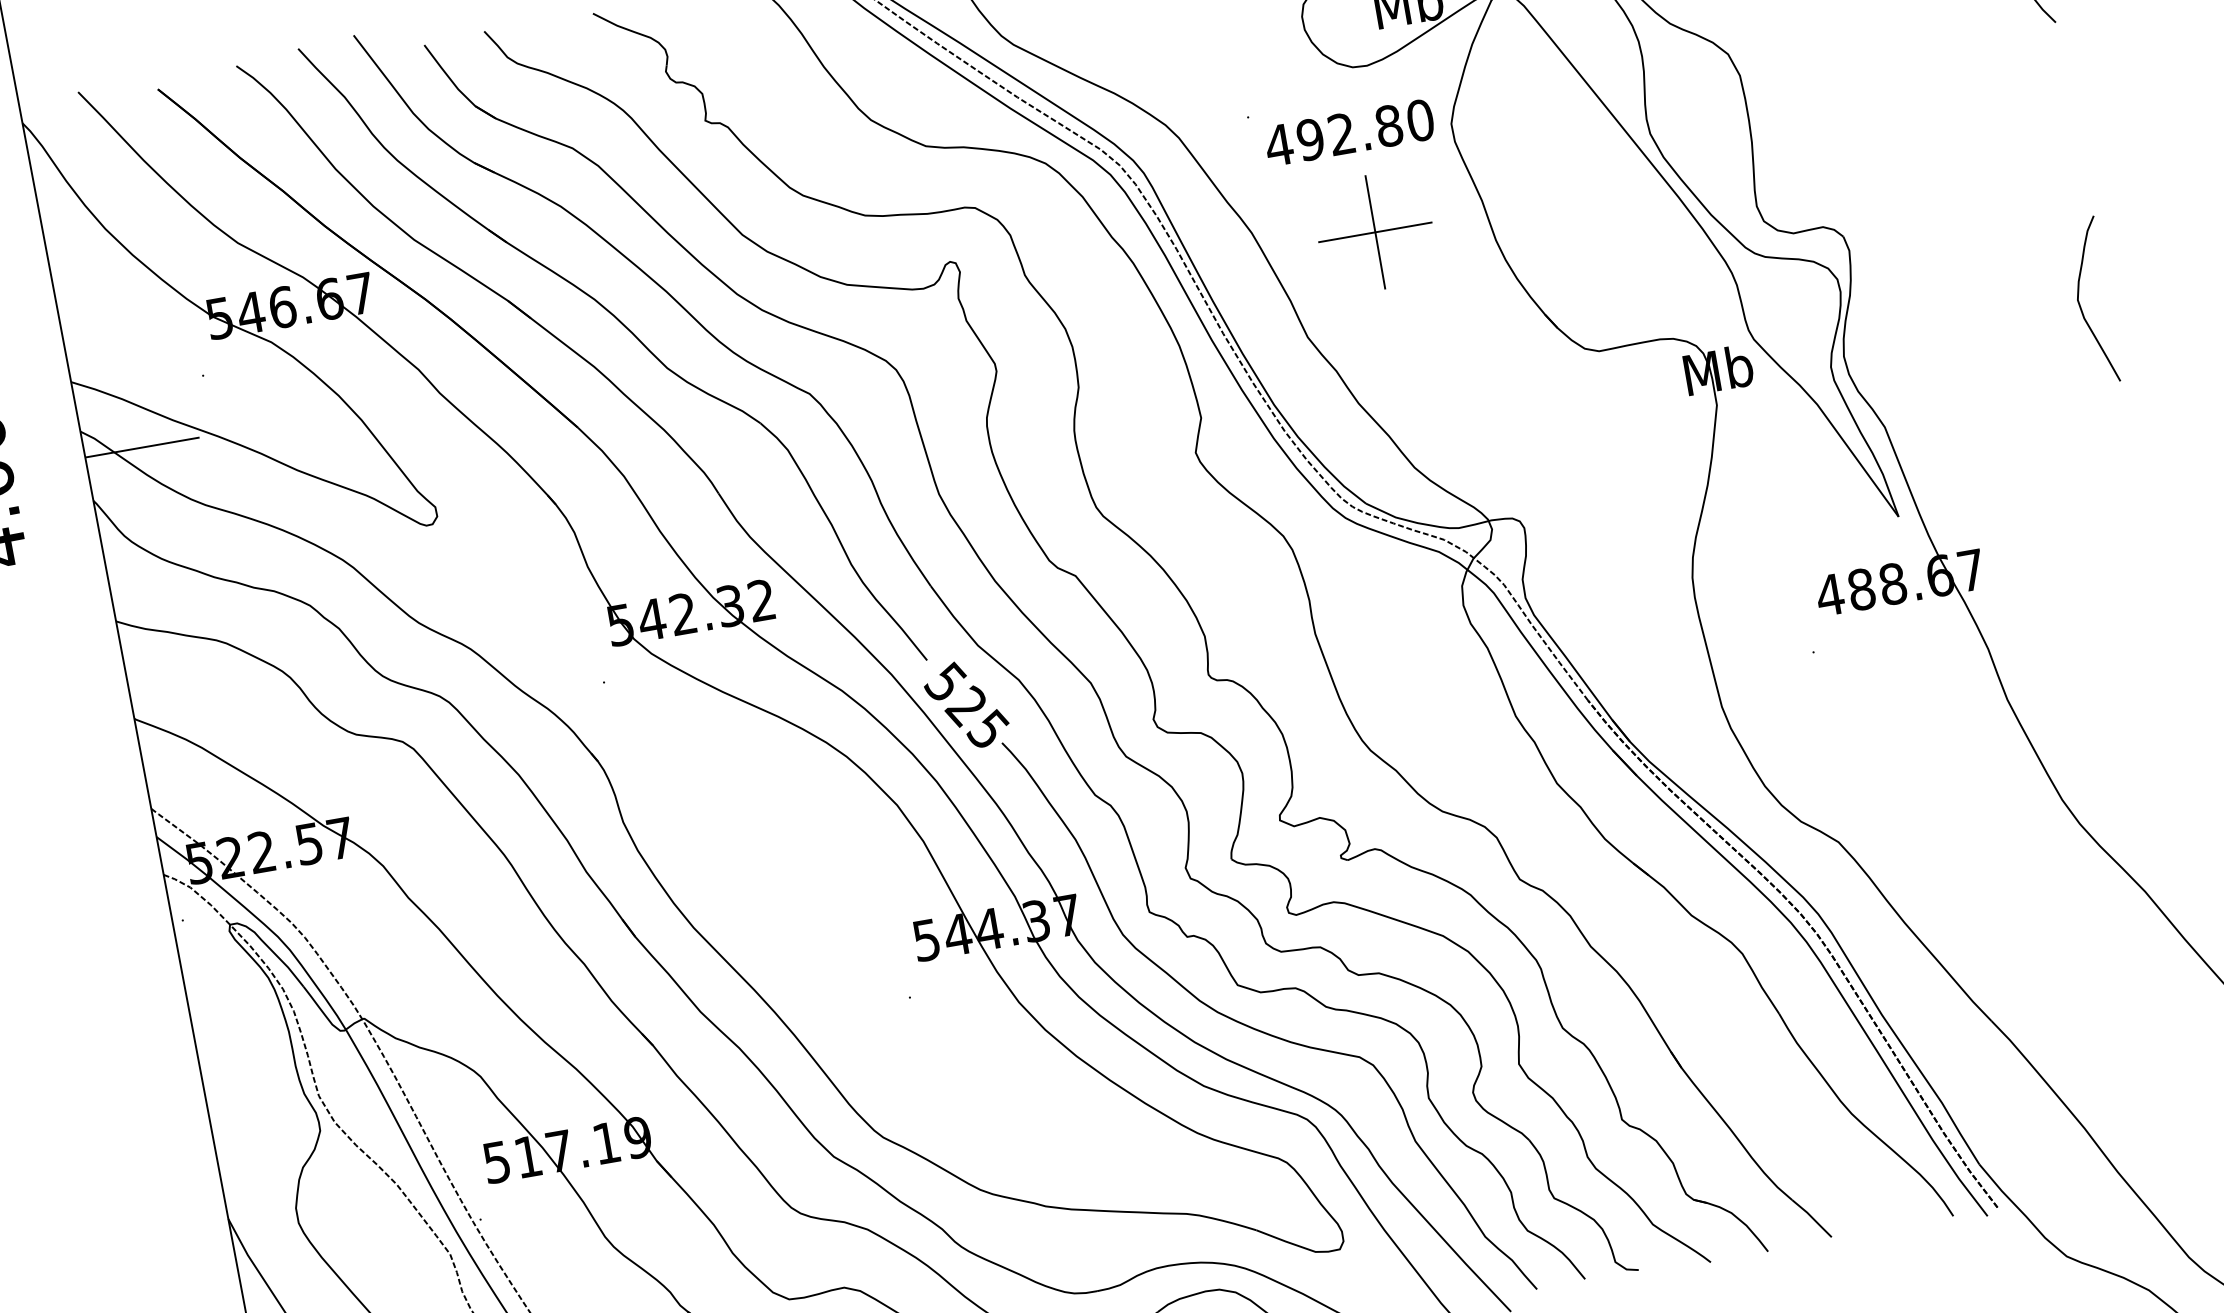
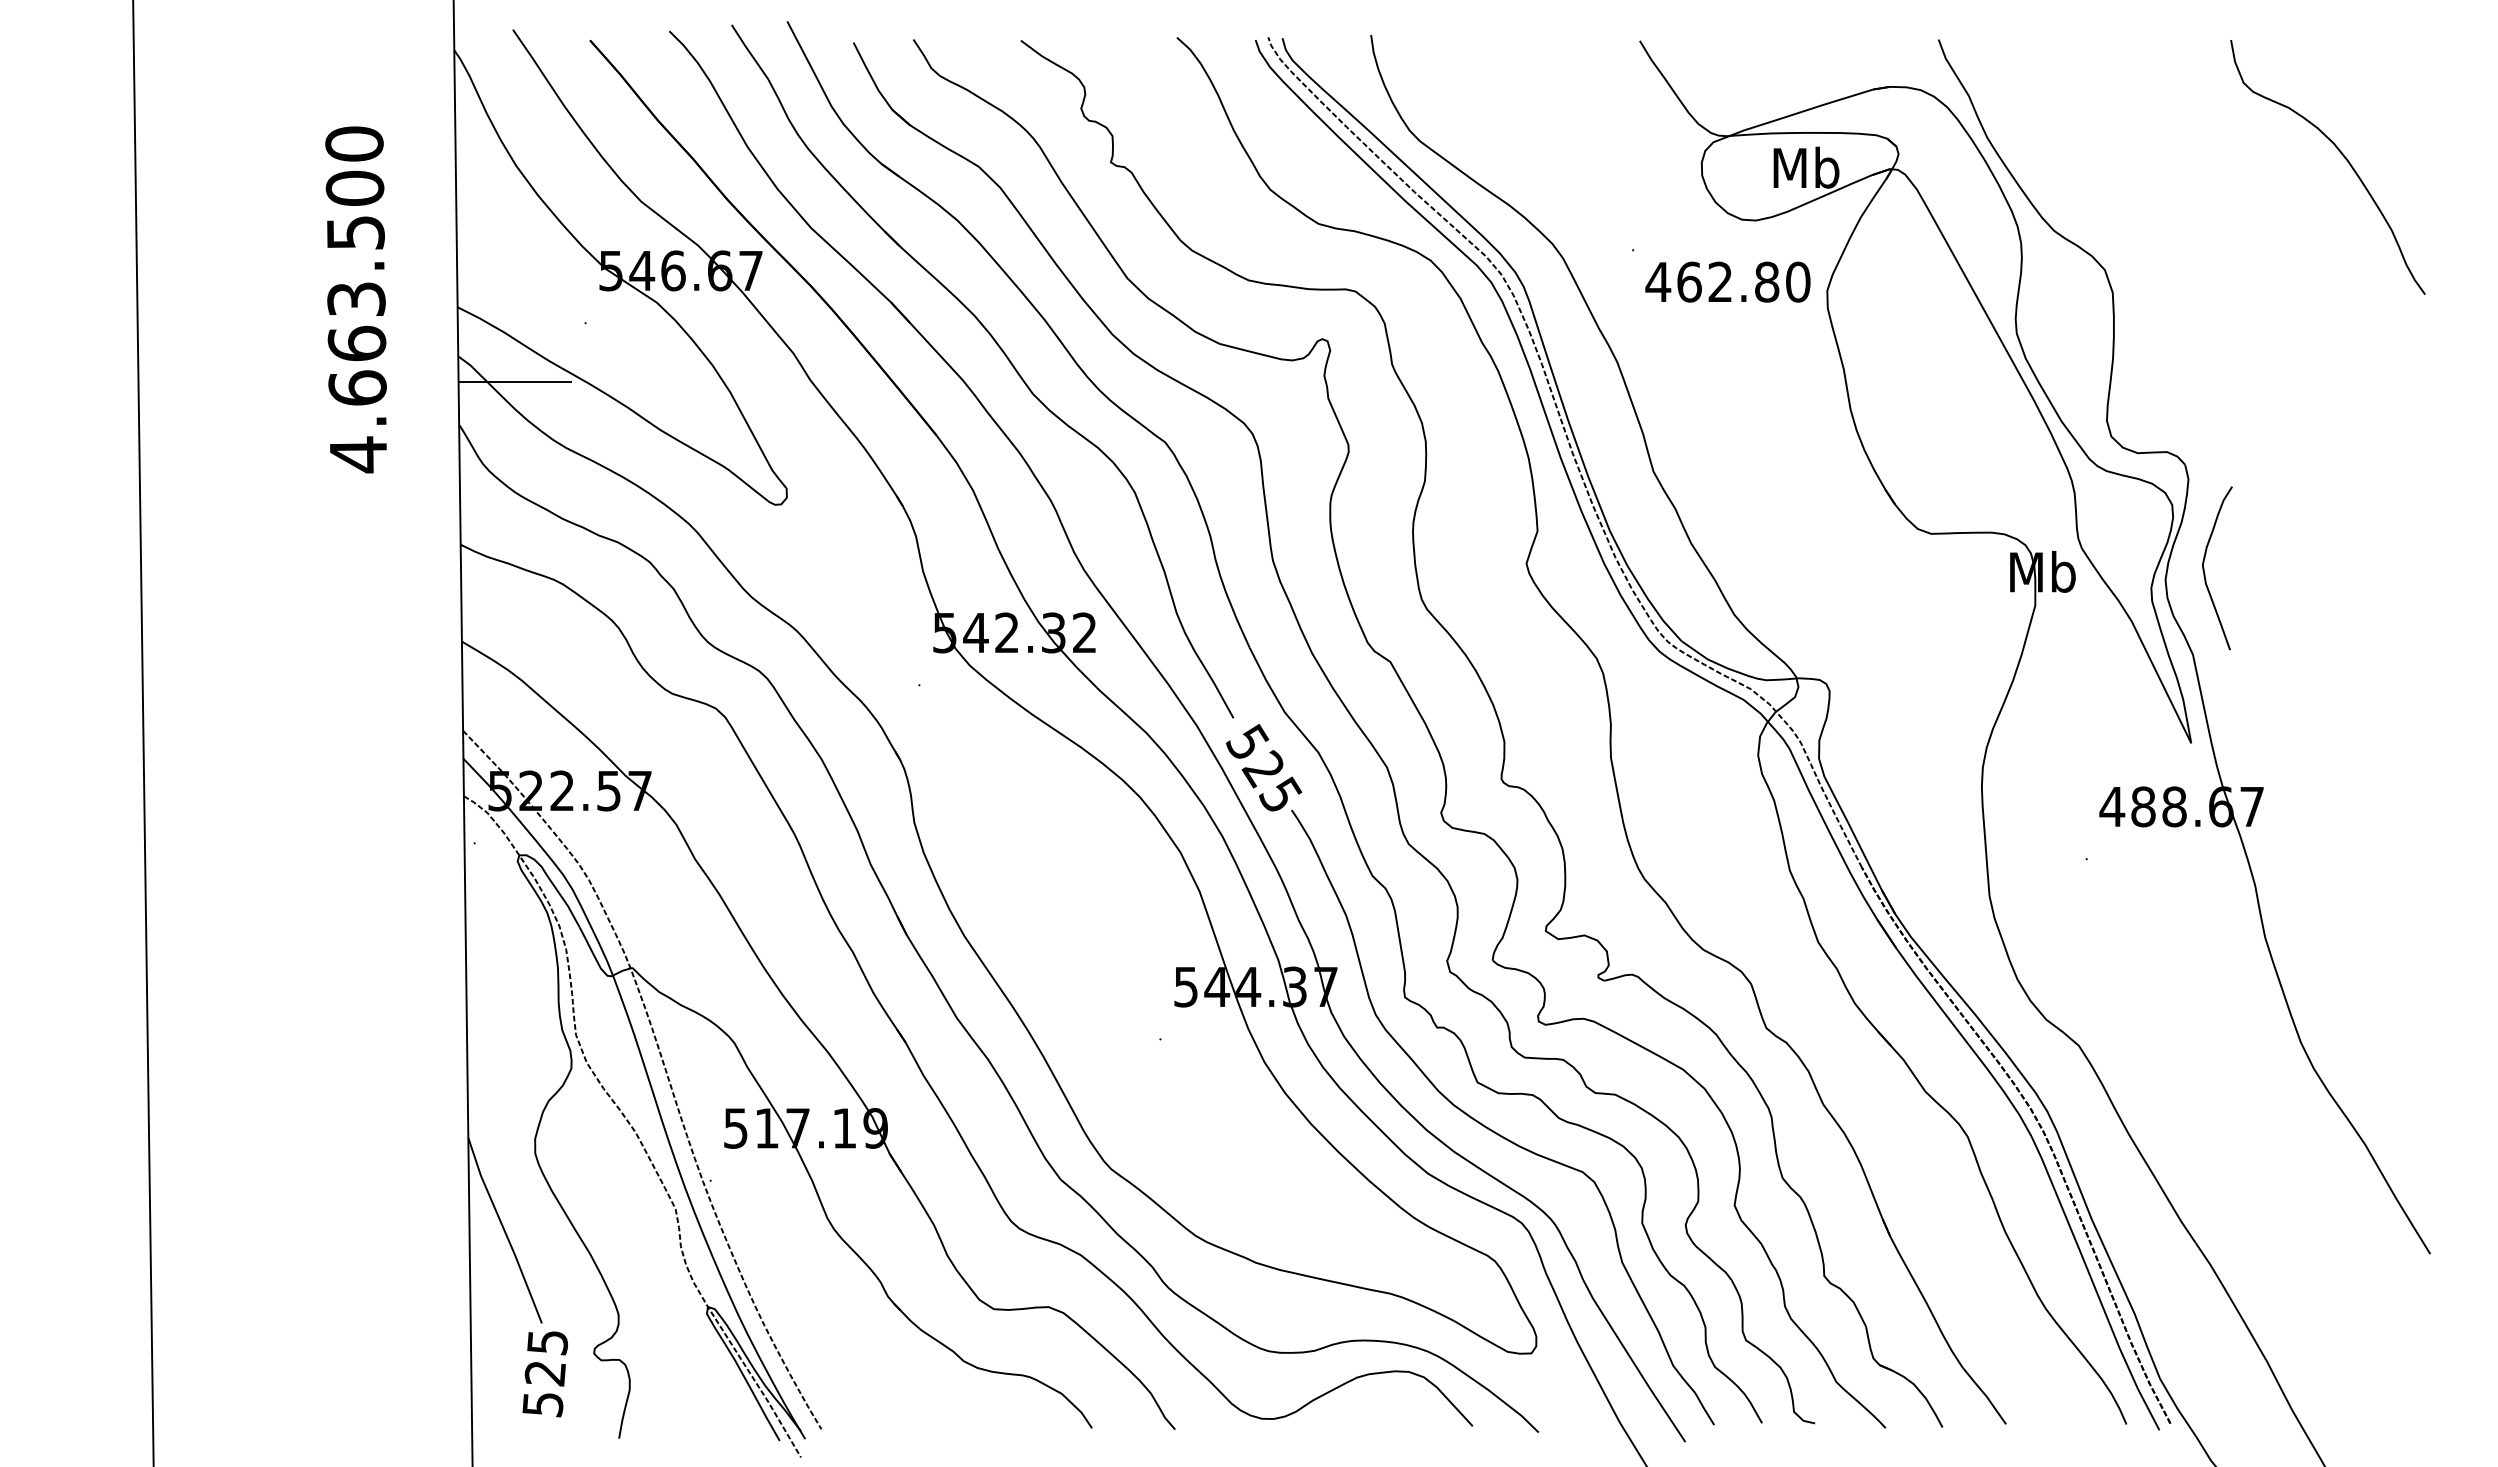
text: (1310, 139) -> (1689, 281), 492.80 -> 462.80
part: (1375, 231) -> (1736, 381), removed
curve: (2080, 303) -> (2204, 568), moved

